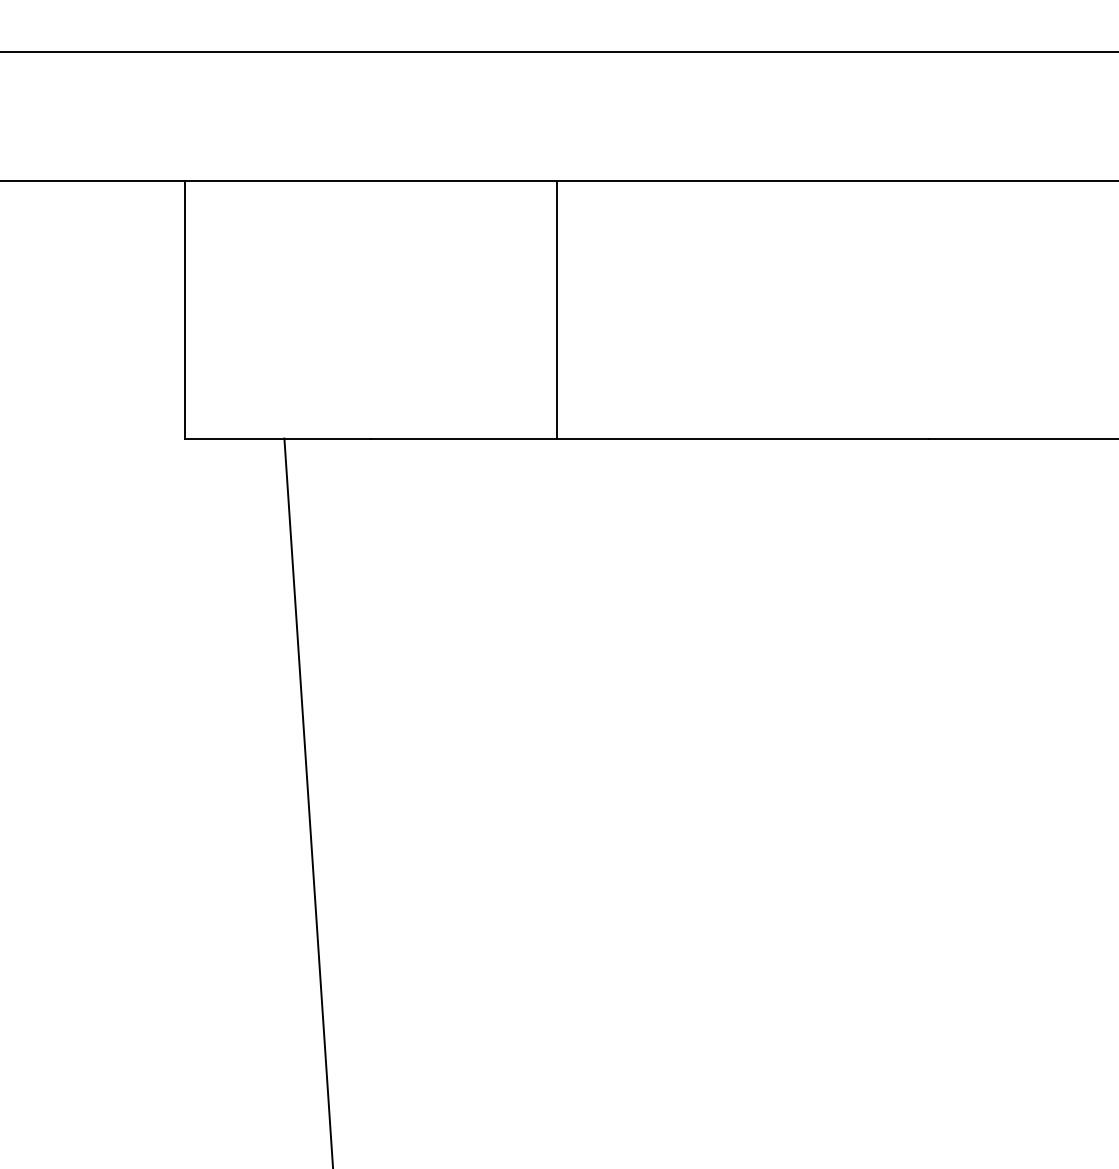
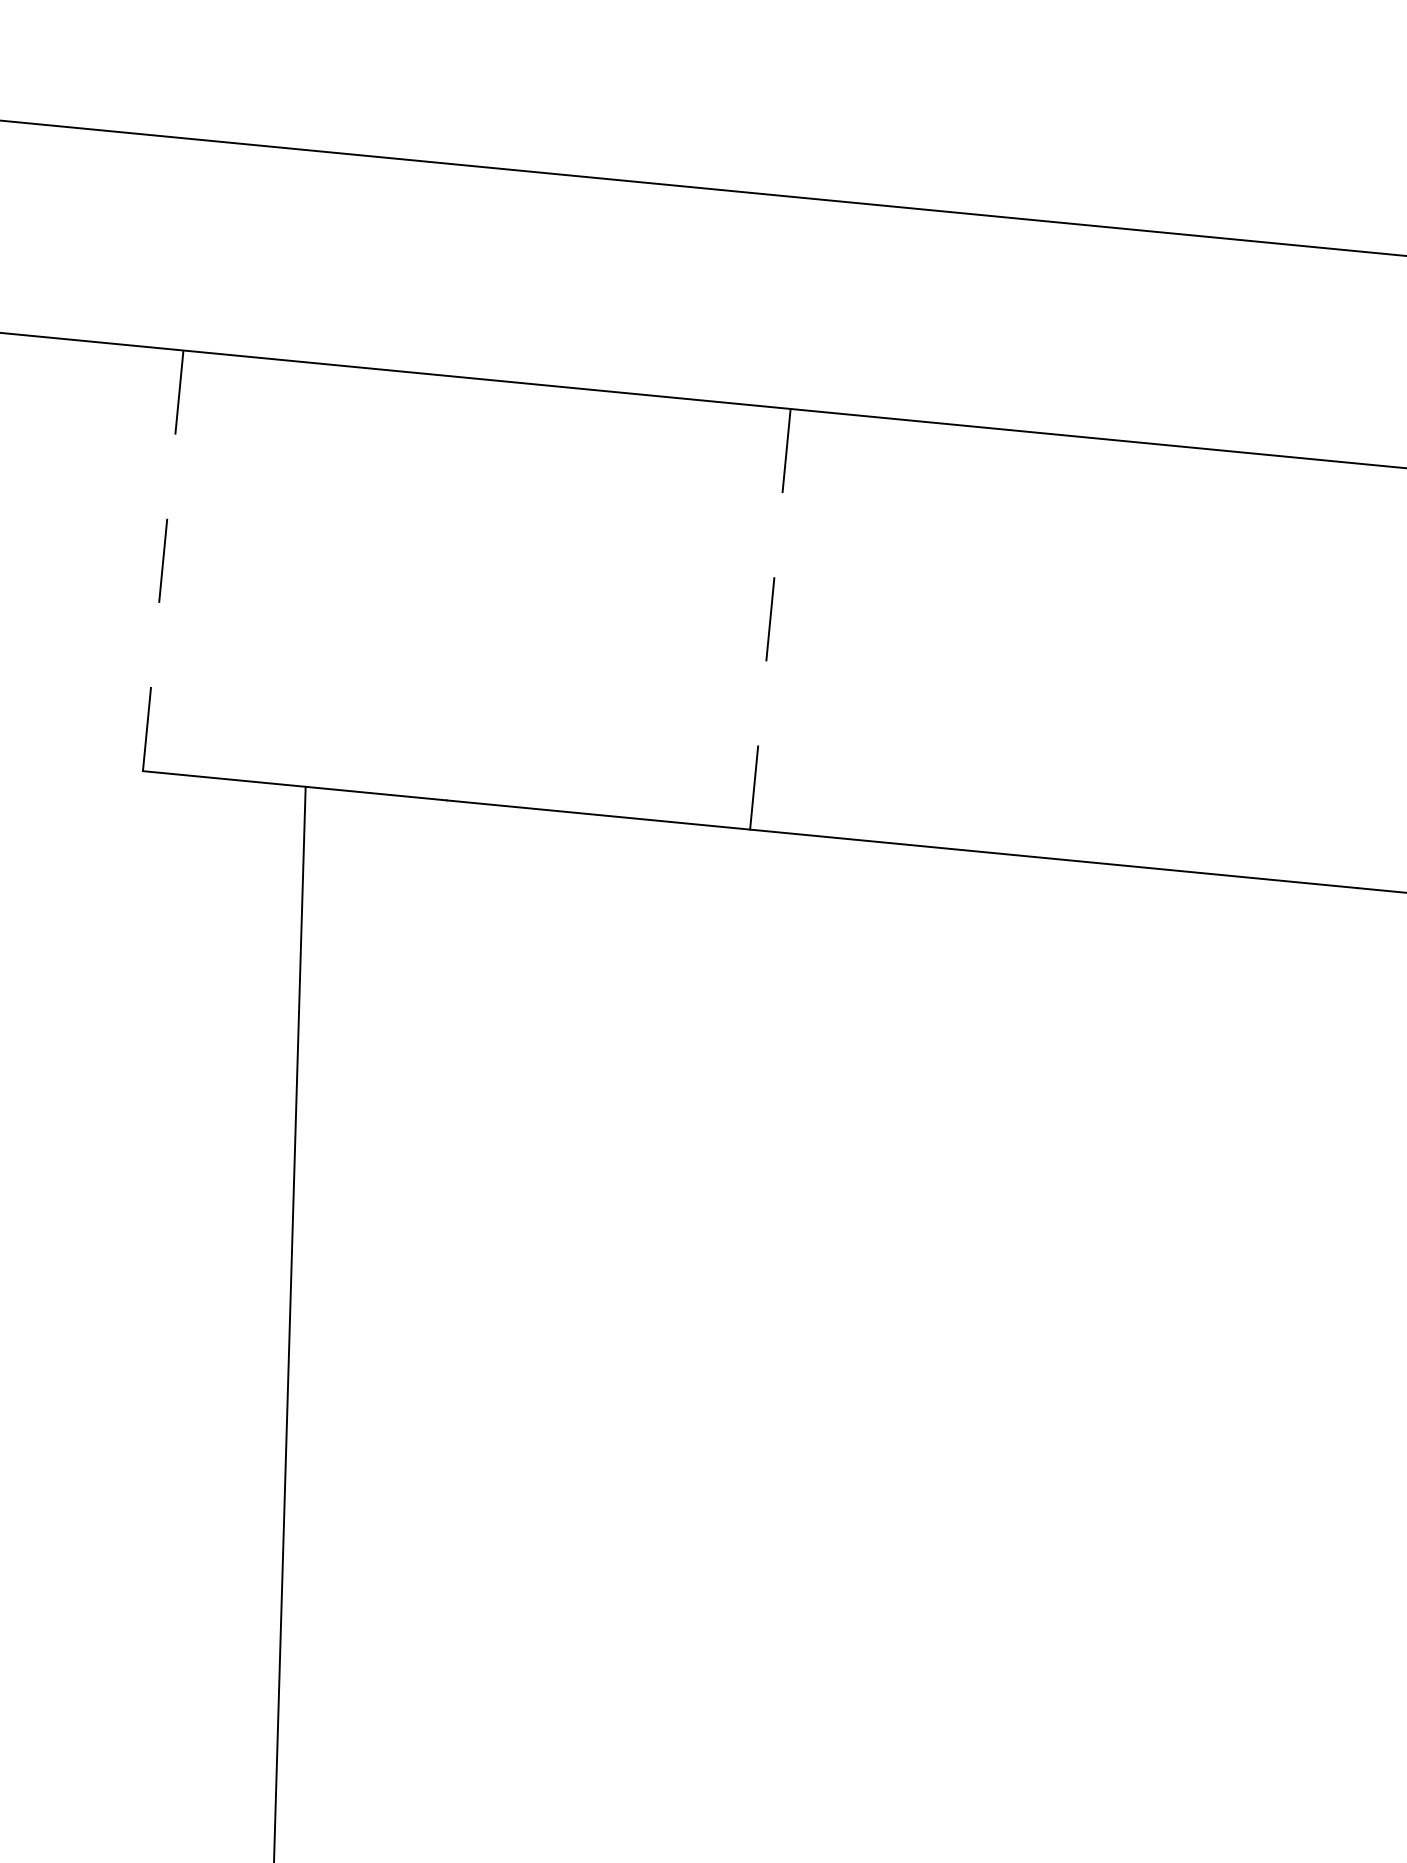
line: (184, 309) -> (163, 560), solid -> dashed
line: (557, 309) -> (771, 619), solid -> dashed

